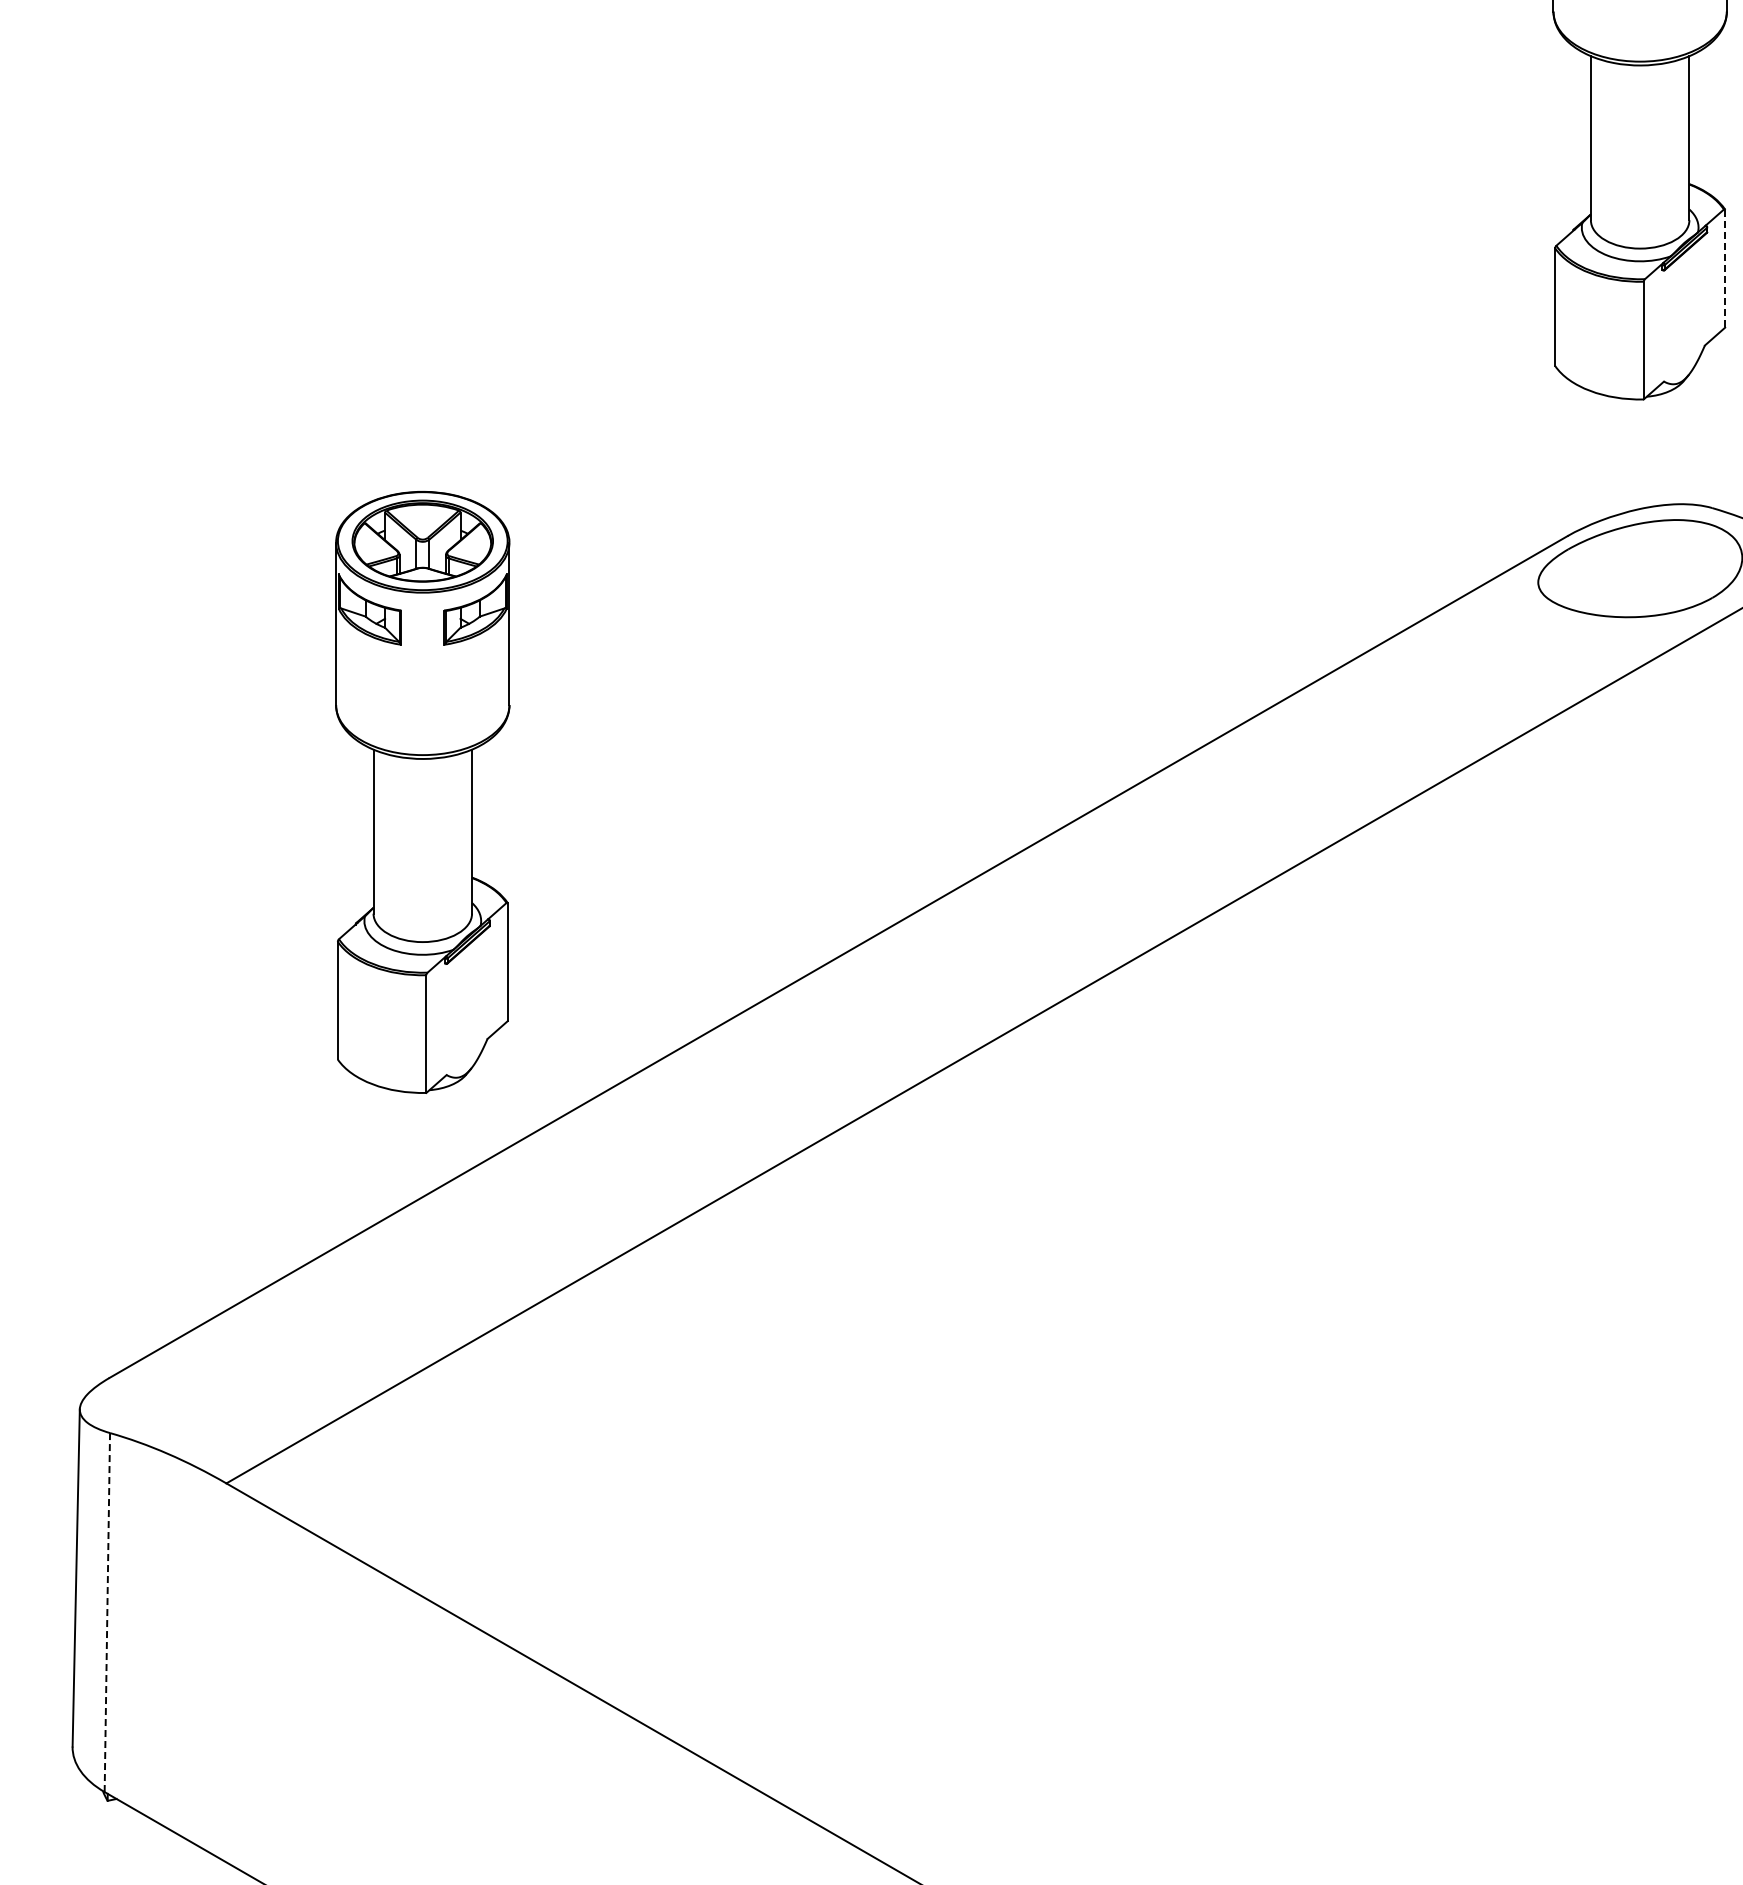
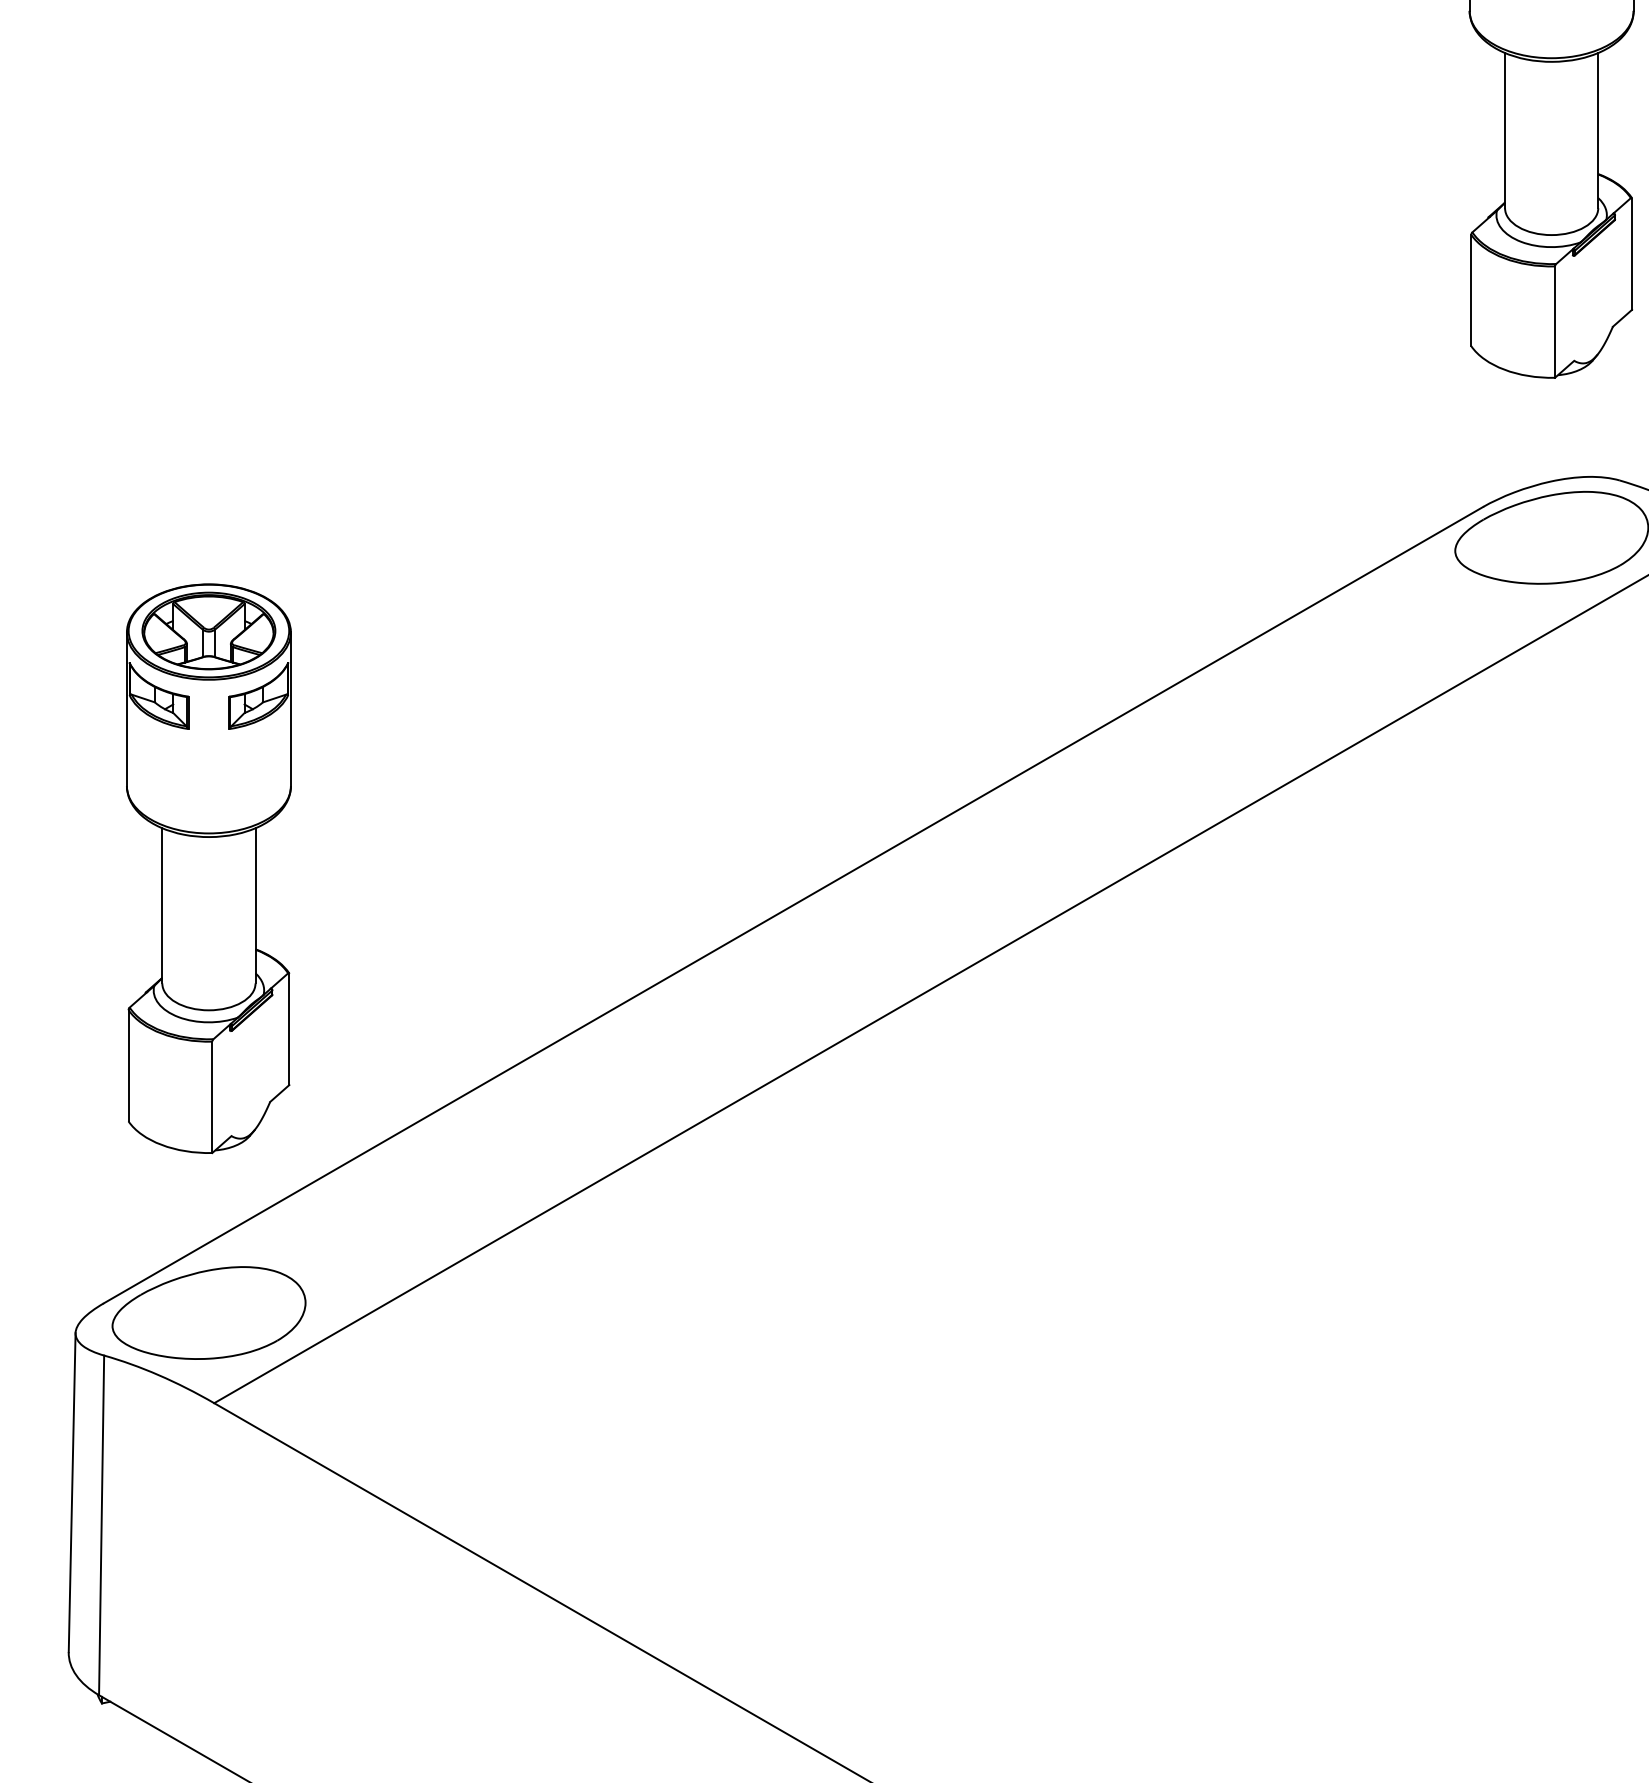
line: (1725, 268) -> (1632, 253), dashed -> solid
part: (422, 792) -> (208, 868), moved
part: (220, 1387) -> (208, 1312), added
line: (107, 1612) -> (101, 1525), dashed -> solid

